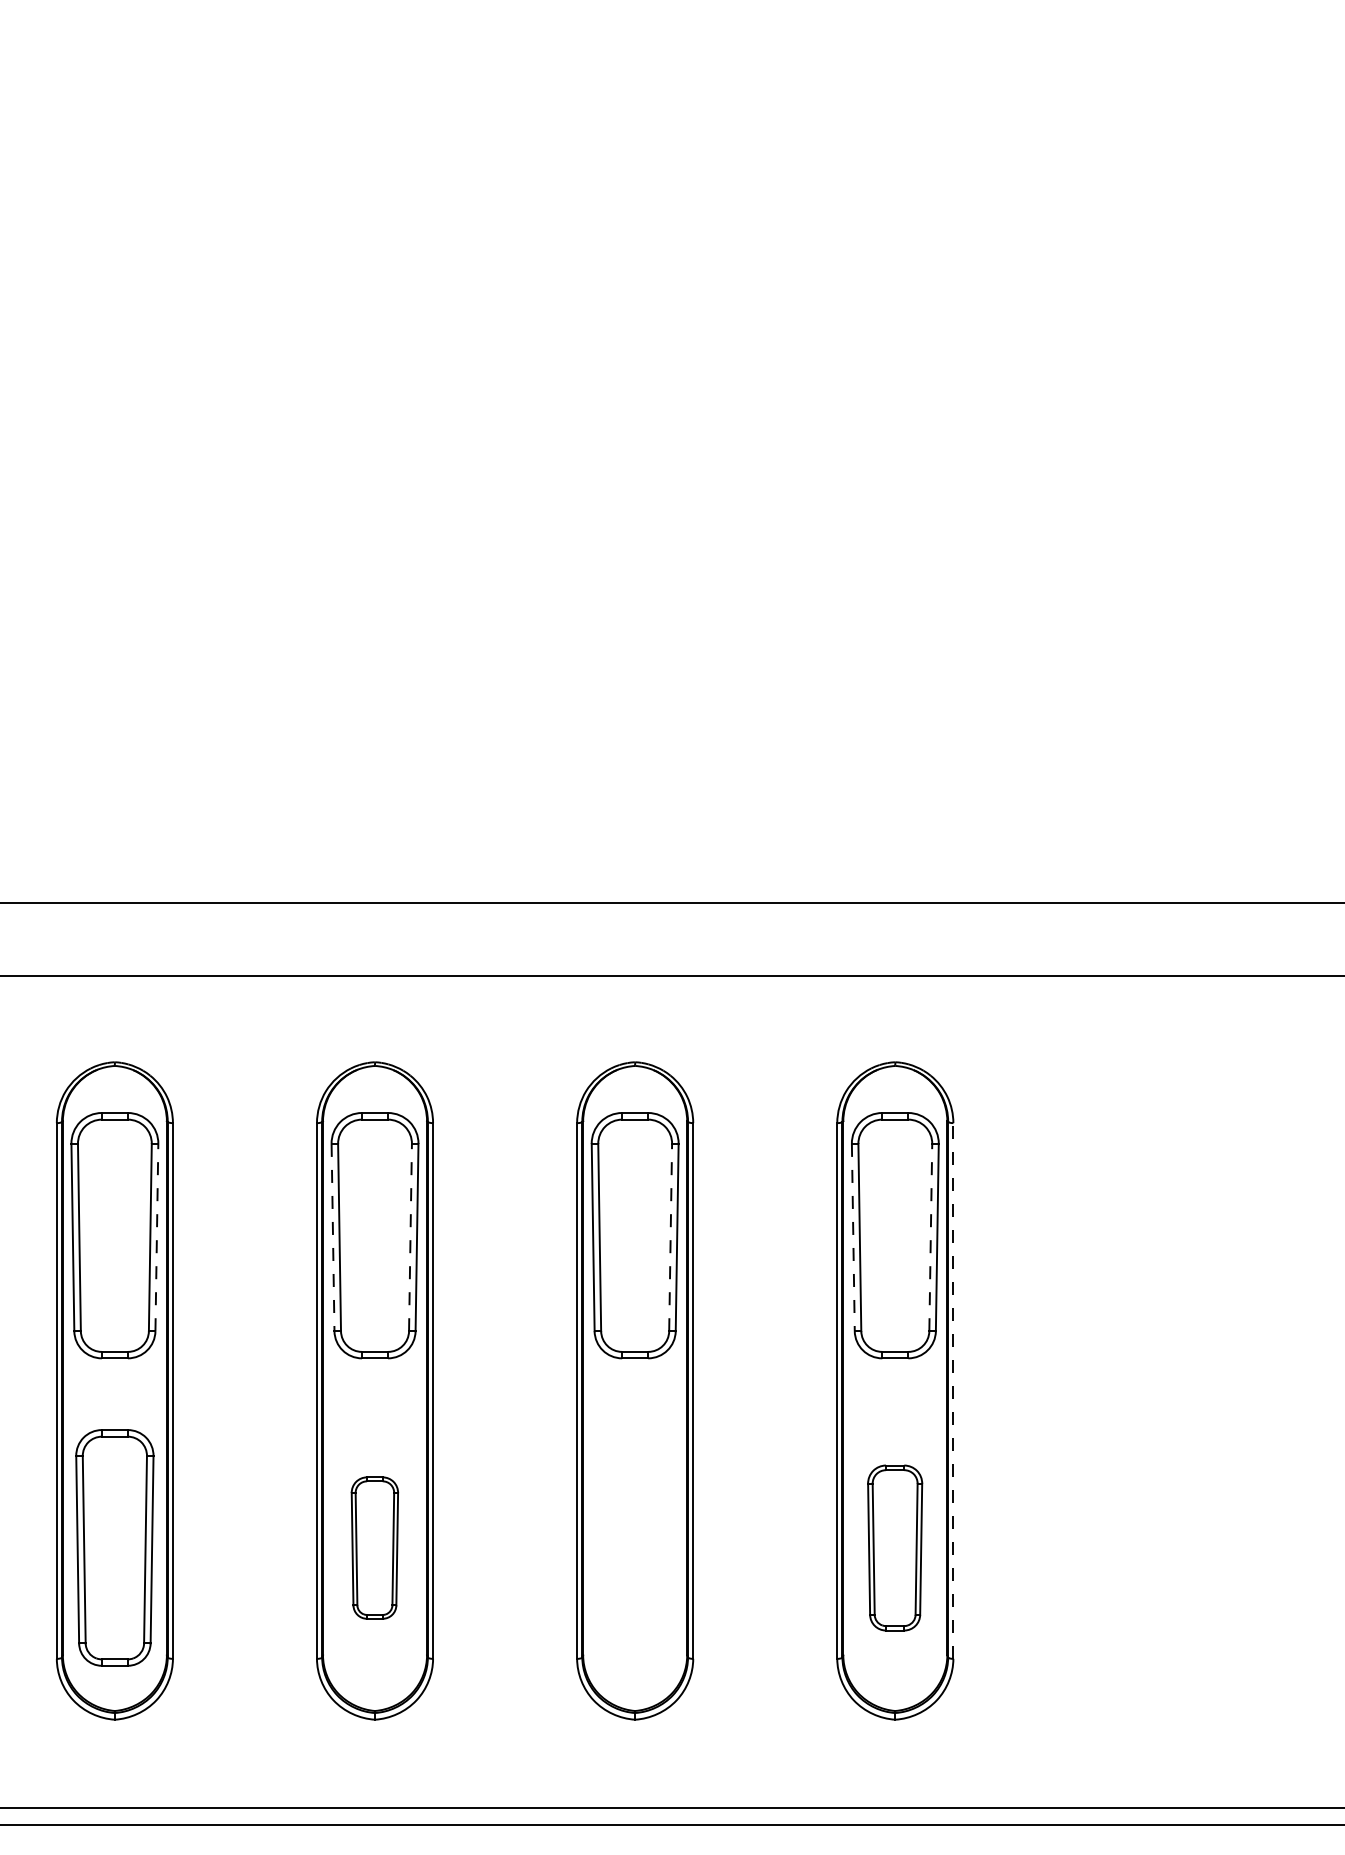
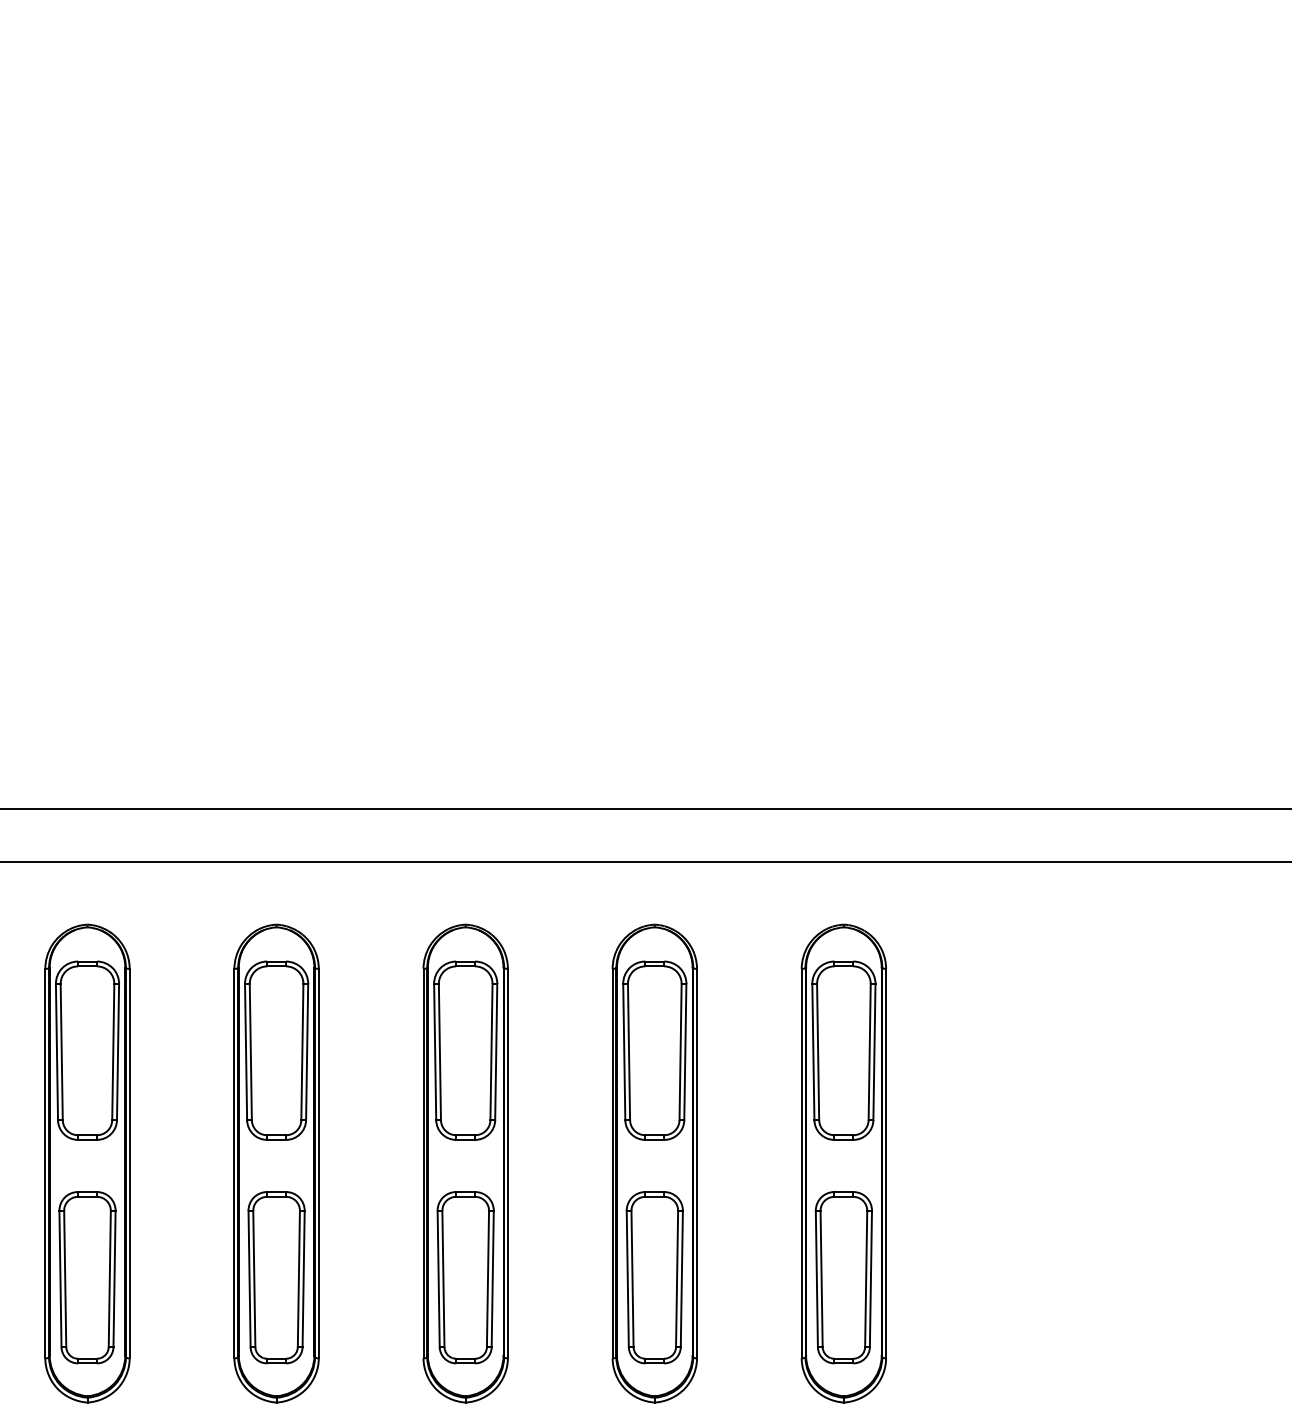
line: (157, 1236) -> (307, 1051), dashed -> solid
line: (410, 1236) -> (491, 1051), dashed -> solid
line: (670, 1236) -> (680, 1051), dashed -> solid
line: (930, 1236) -> (869, 1051), dashed -> solid
line: (333, 1238) -> (435, 1052), dashed -> solid
line: (853, 1238) -> (813, 1052), dashed -> solid
line: (953, 1390) -> (886, 1163), dashed -> solid
part: (374, 1547) -> (465, 1277), size x1.67
part: (634, 1547) -> (654, 1277), added
part: (894, 1547) -> (843, 1277), size x1.43

